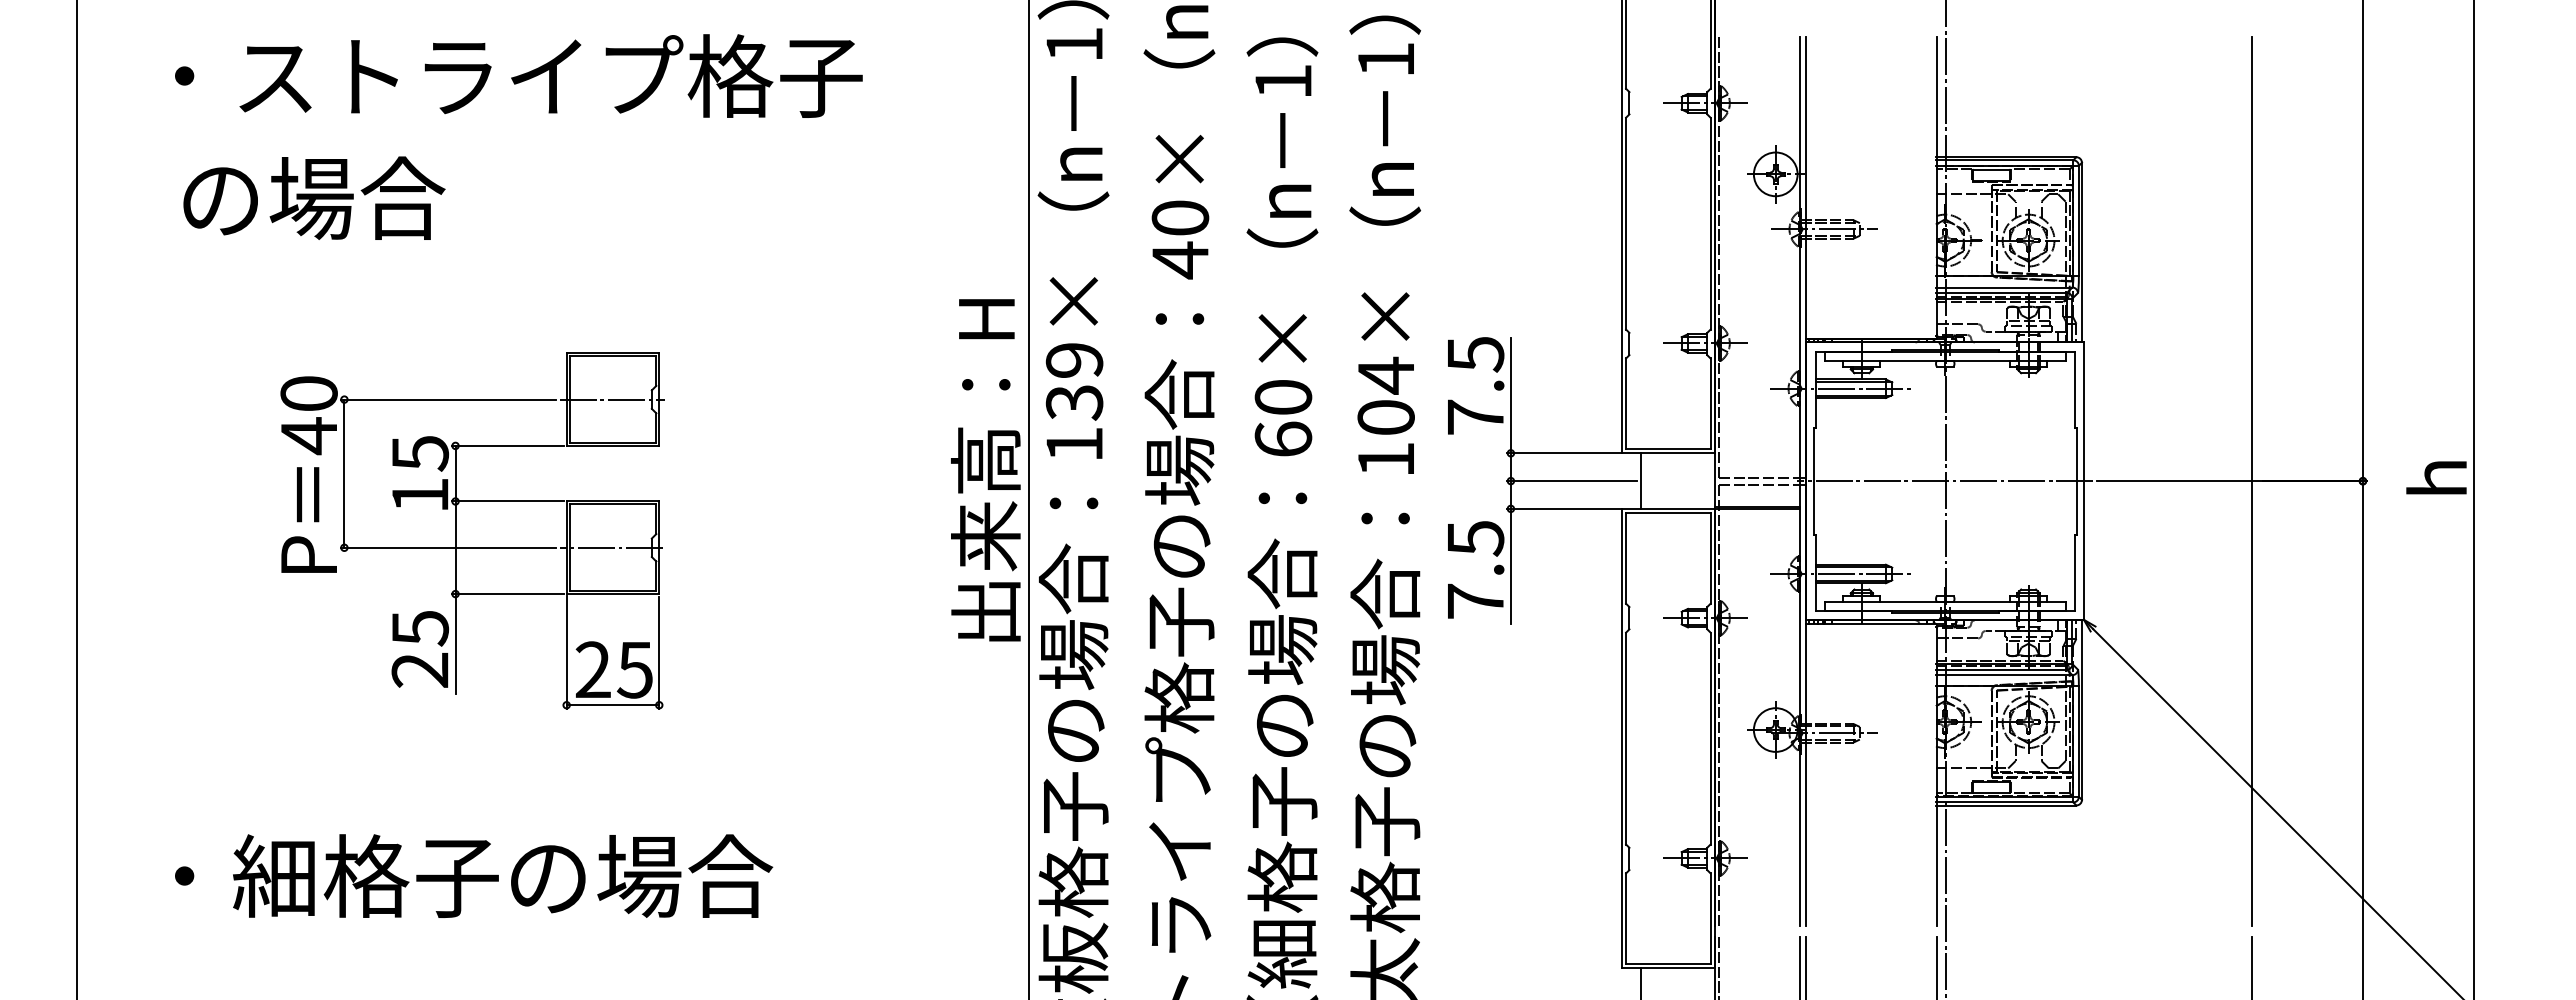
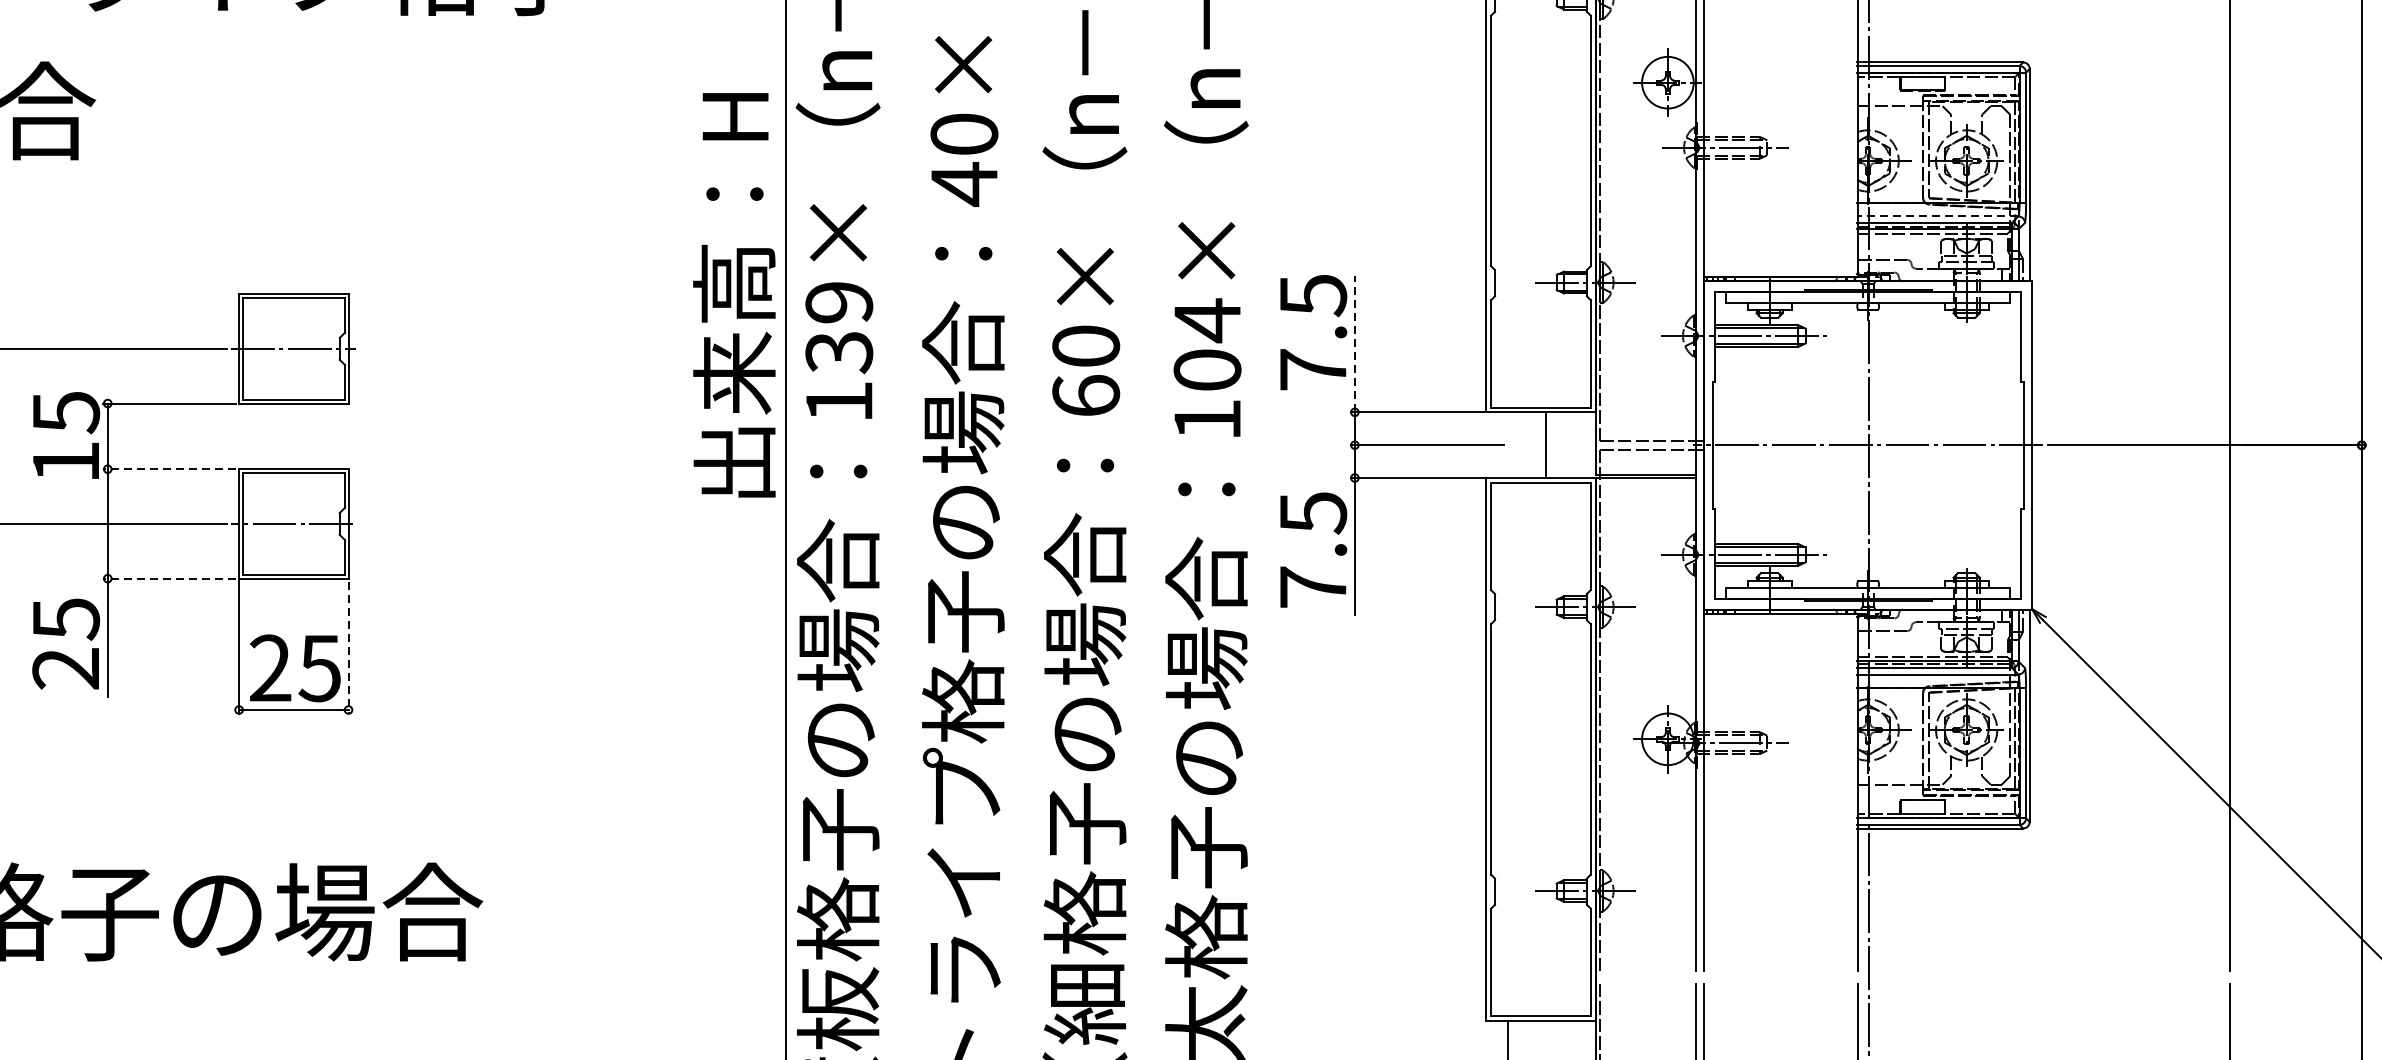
line: (2003, 287) -> (1937, 216), solid -> dashed
line: (1510, 395) -> (1354, 344), solid -> dashed
text: (985, 470) -> (734, 295), moved
line: (1640, 480) -> (1545, 444), moved
line: (507, 501) -> (169, 469), solid -> dashed
line: (507, 594) -> (169, 579), solid -> dashed
line: (659, 653) -> (348, 648), solid -> dashed

